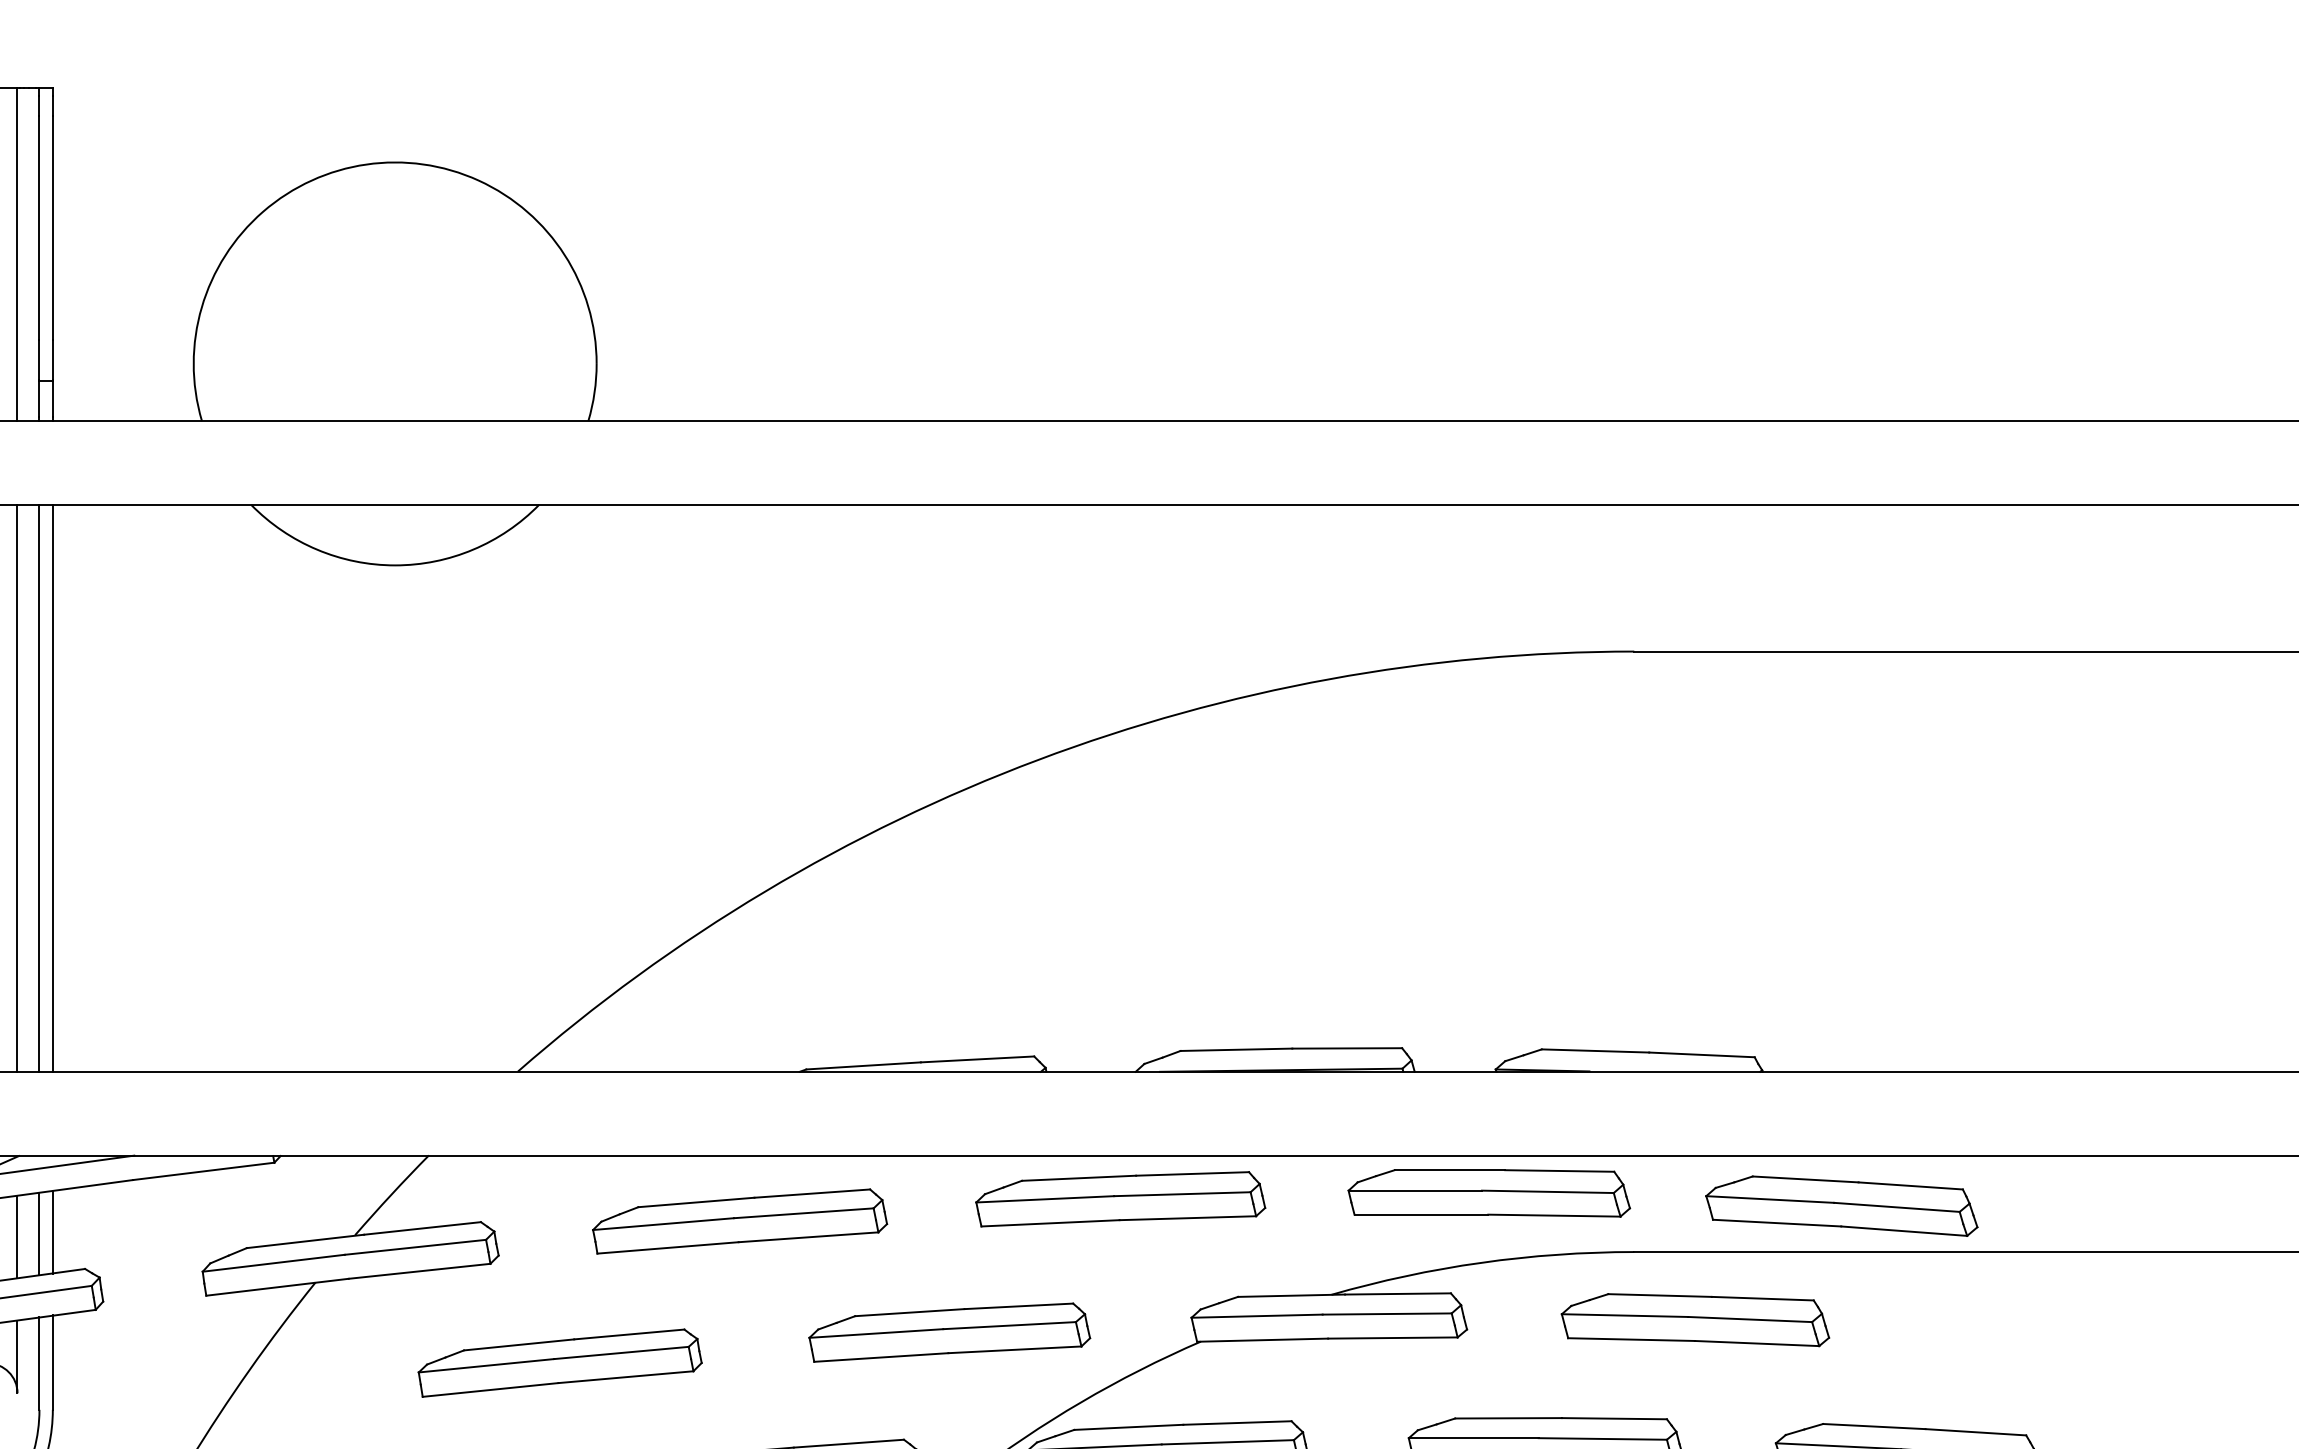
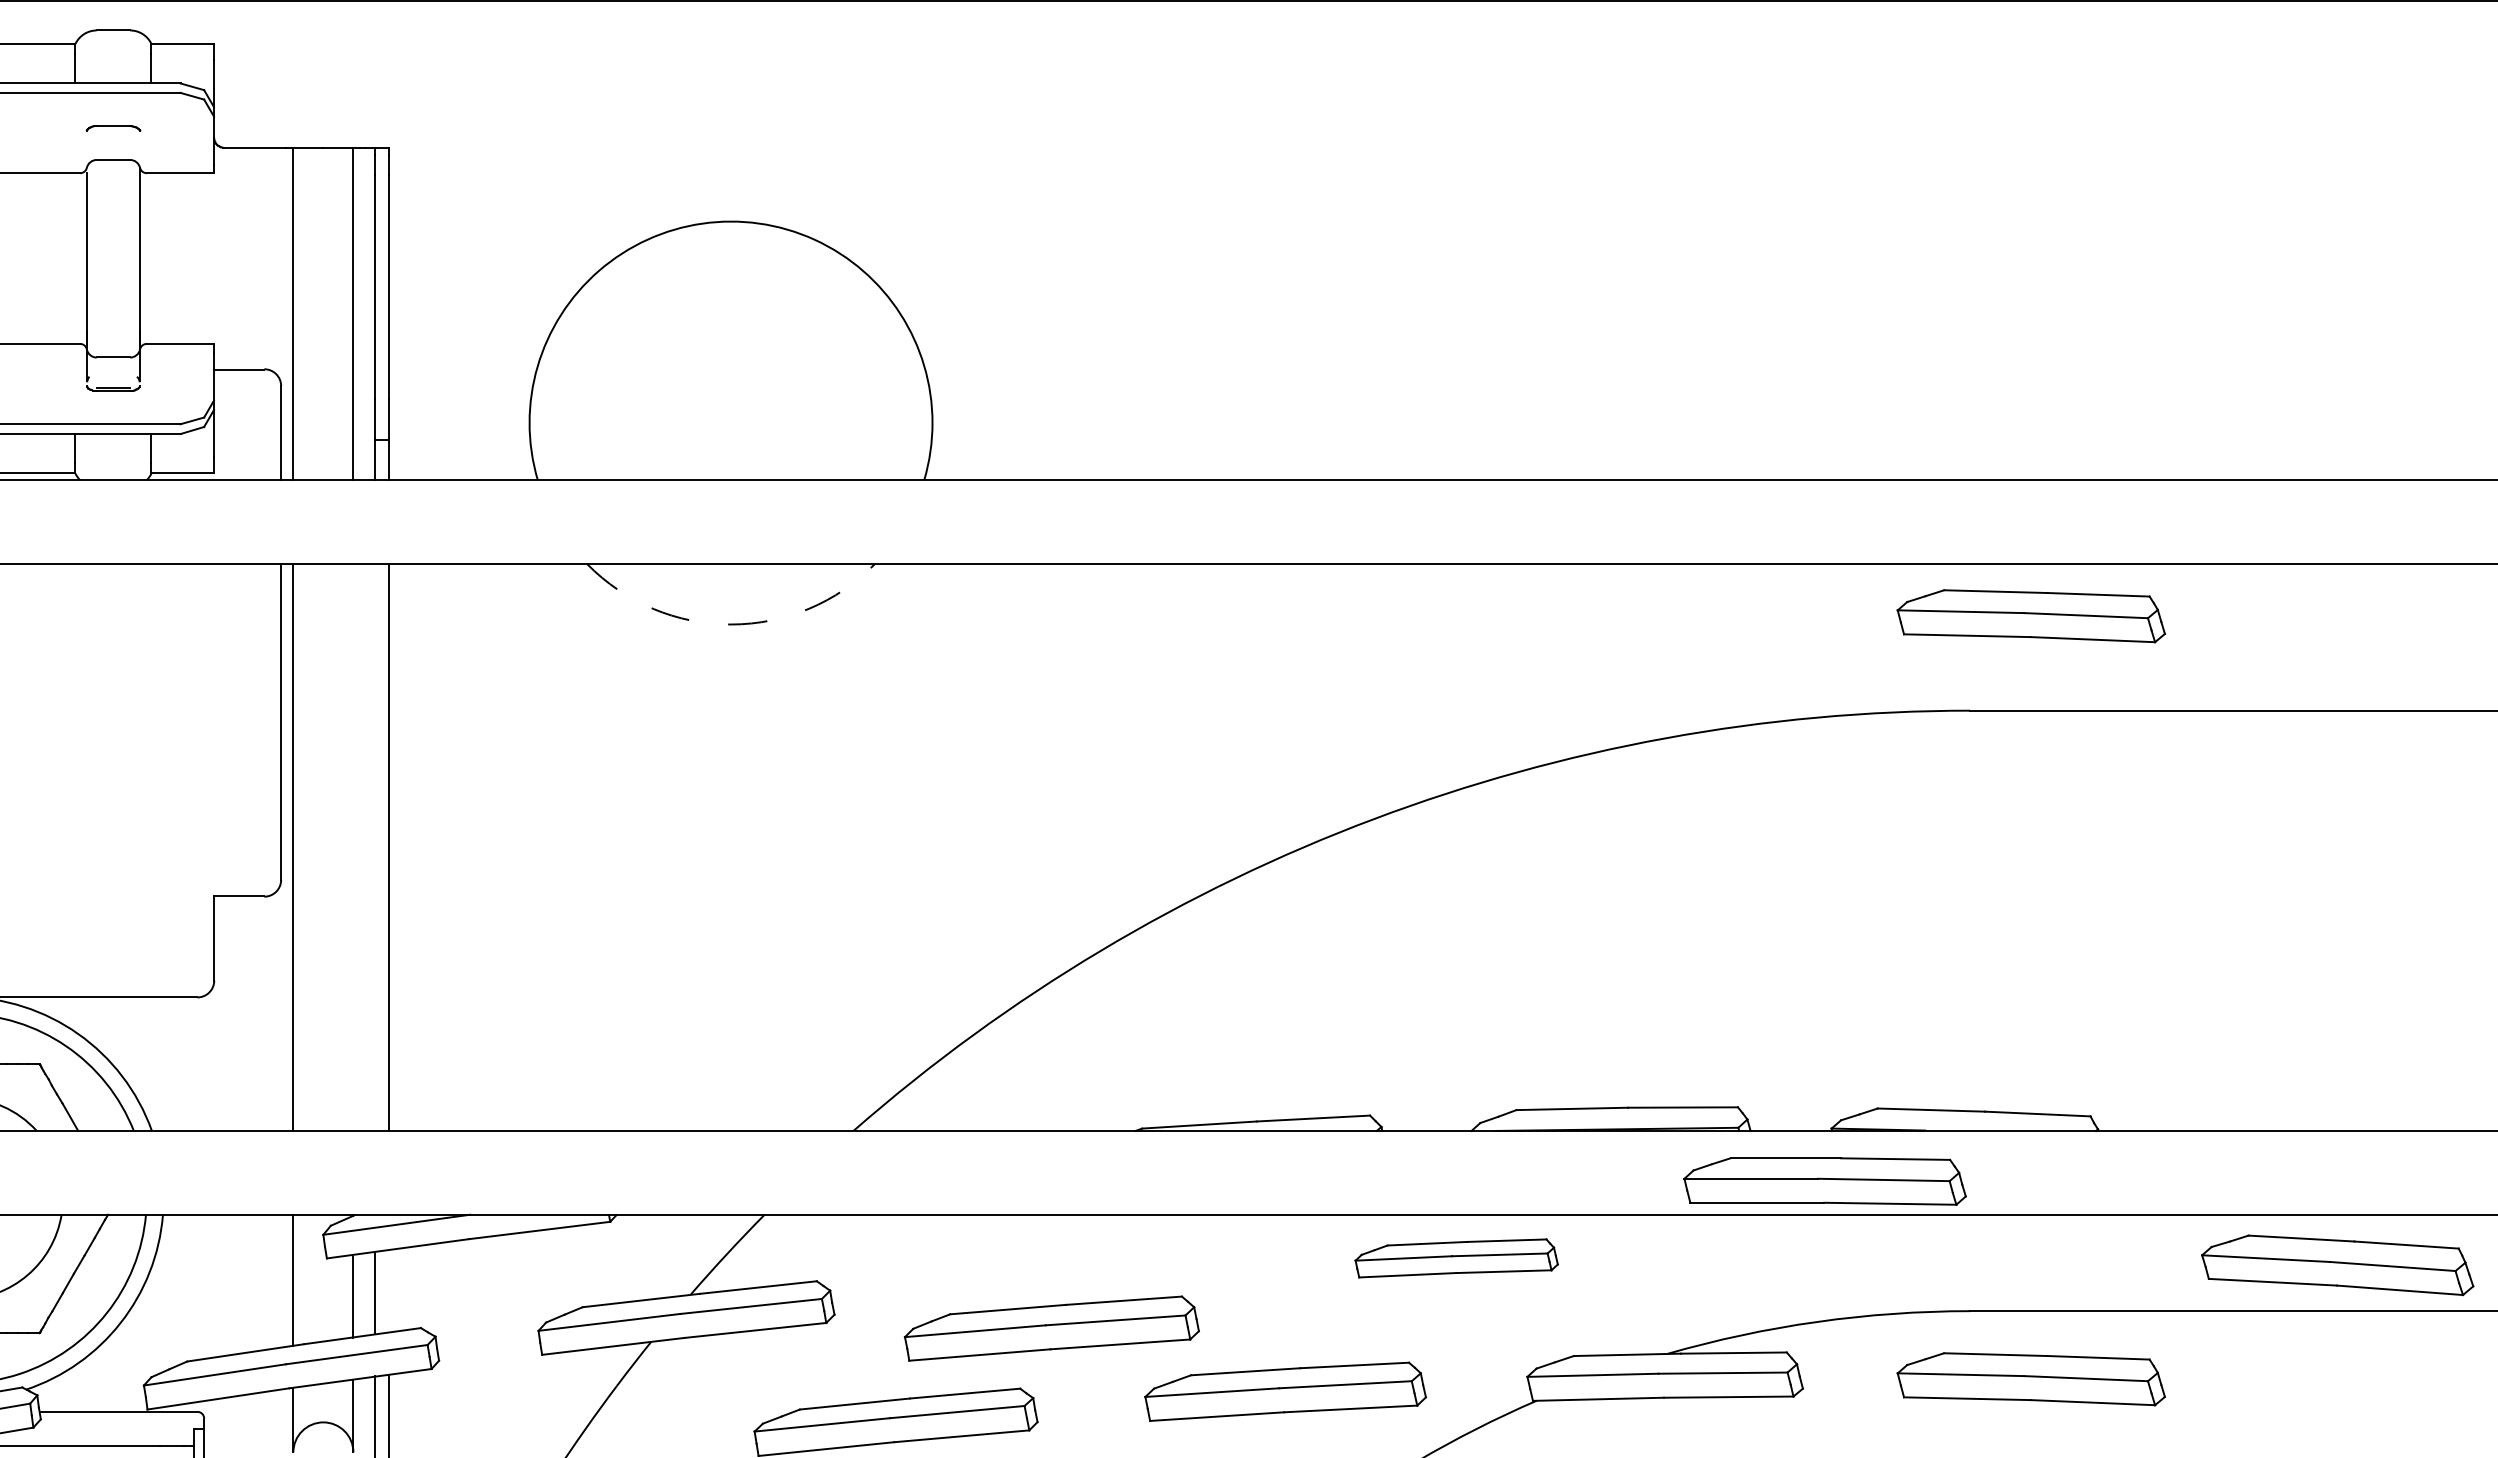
part: (1694, 557) -> (2030, 616), added
arc: (395, 565) -> (731, 624), solid -> dashed
line: (17, 788) -> (353, 847), removed
line: (39, 788) -> (375, 847), removed
part: (1488, 1193) -> (1824, 1181), moved
part: (1120, 1199) -> (1456, 1258), size x0.7
part: (1841, 1206) -> (2337, 1265), moved
part: (739, 1221) -> (1051, 1328), moved
line: (52, 1232) -> (388, 1291), removed

